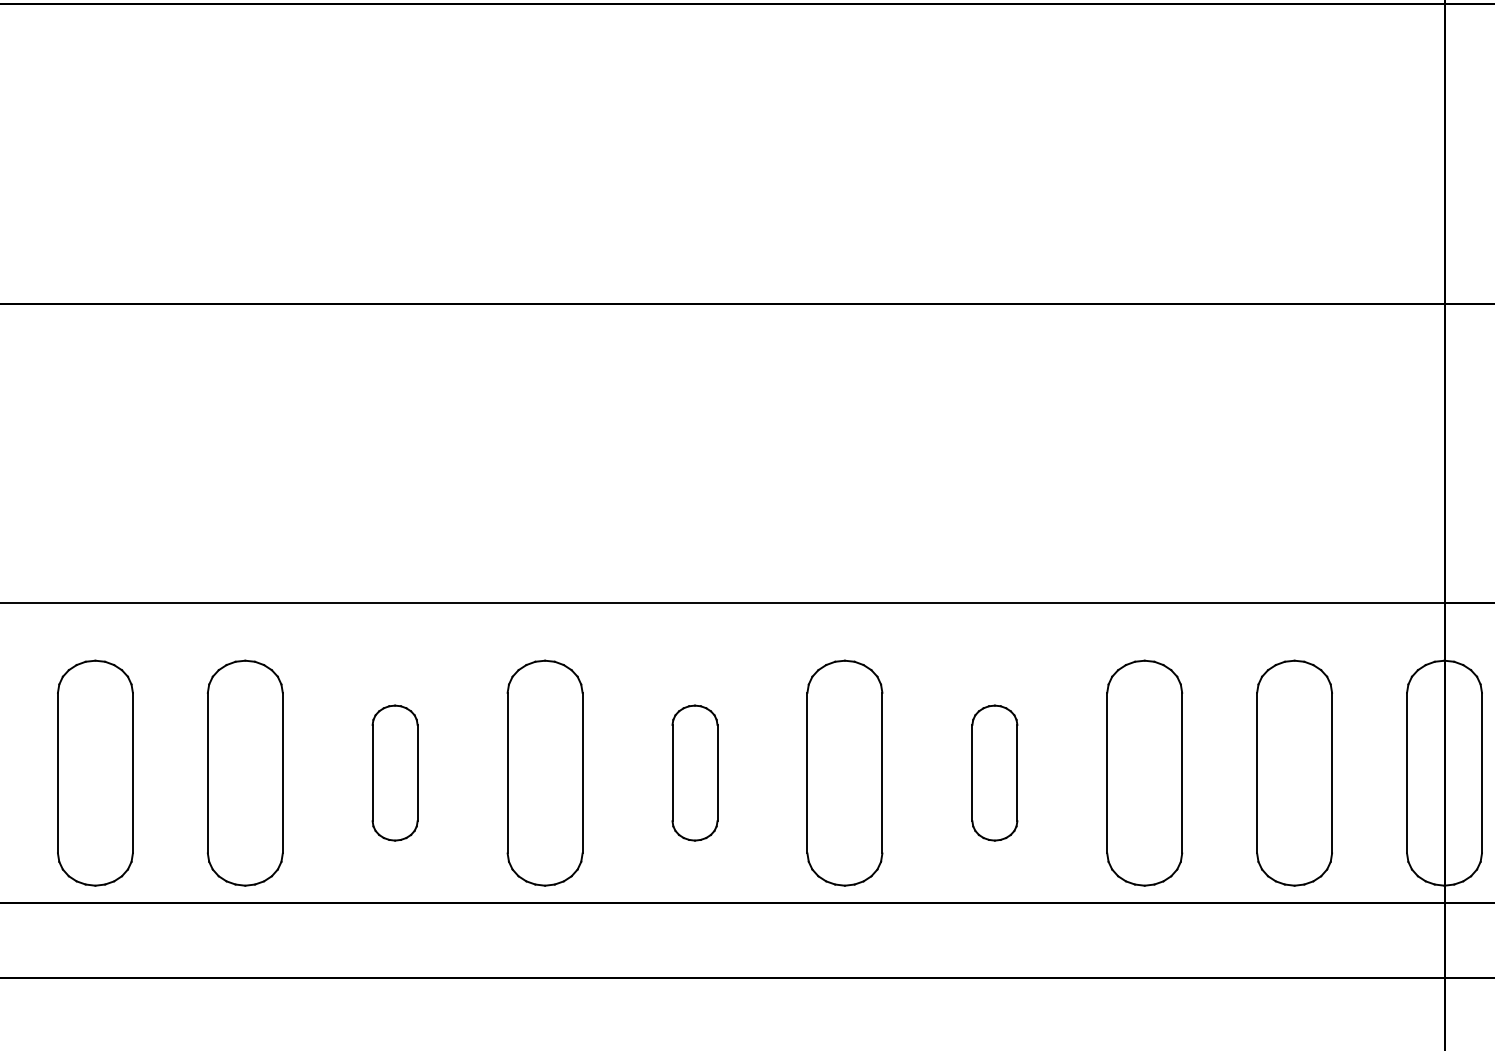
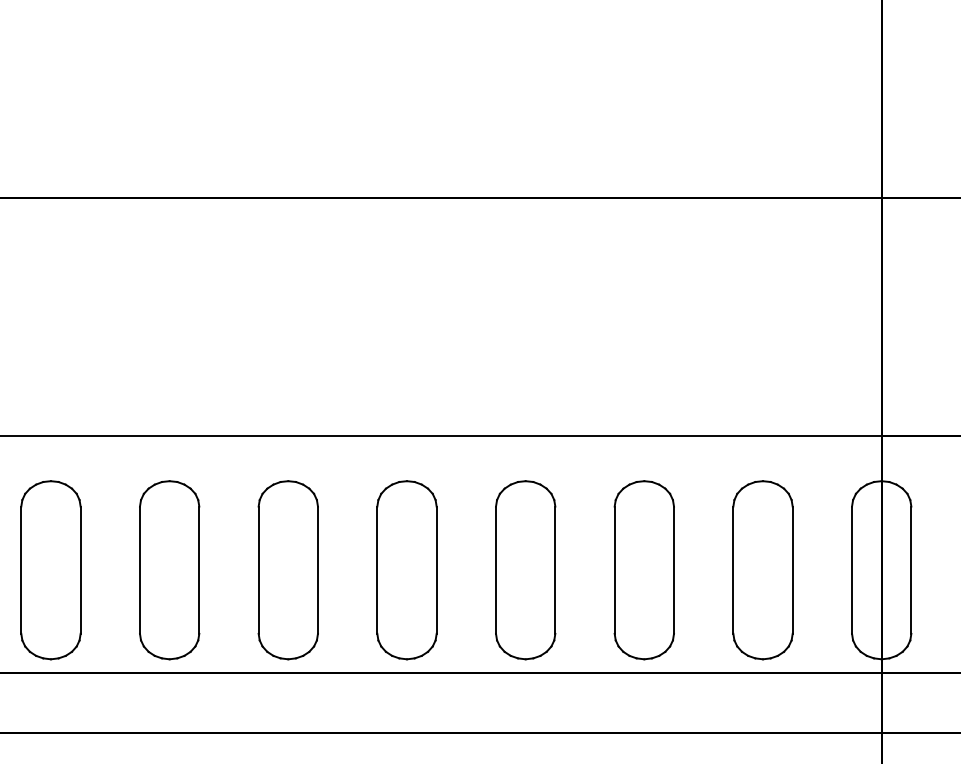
part: (394, 772) -> (50, 569), size x1.67
part: (694, 772) -> (287, 569), size x1.67
part: (994, 772) -> (525, 569), size x1.67

